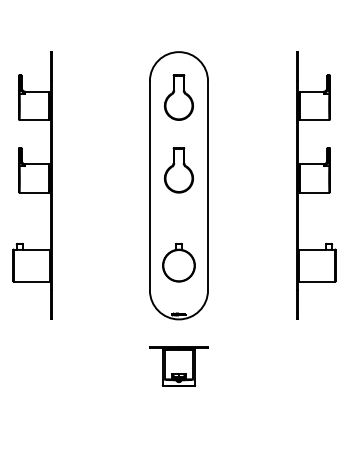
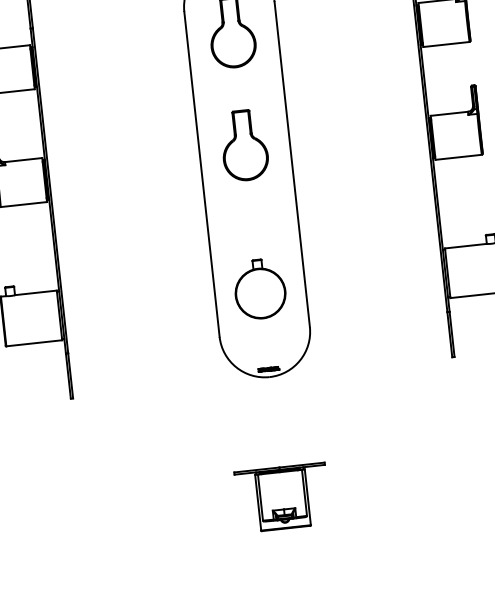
part: (178, 366) -> (282, 498), moved

